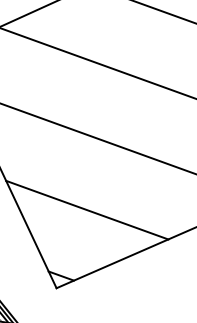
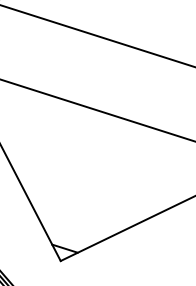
line: (87, 209) -> (88, 181), removed

